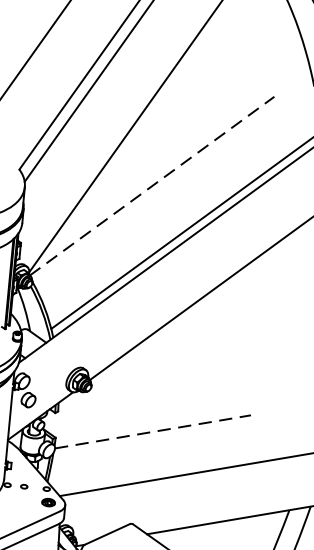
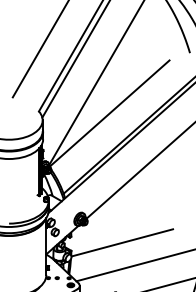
line: (151, 185) -> (109, 113), dashed -> solid
line: (153, 431) -> (122, 242), dashed -> solid

